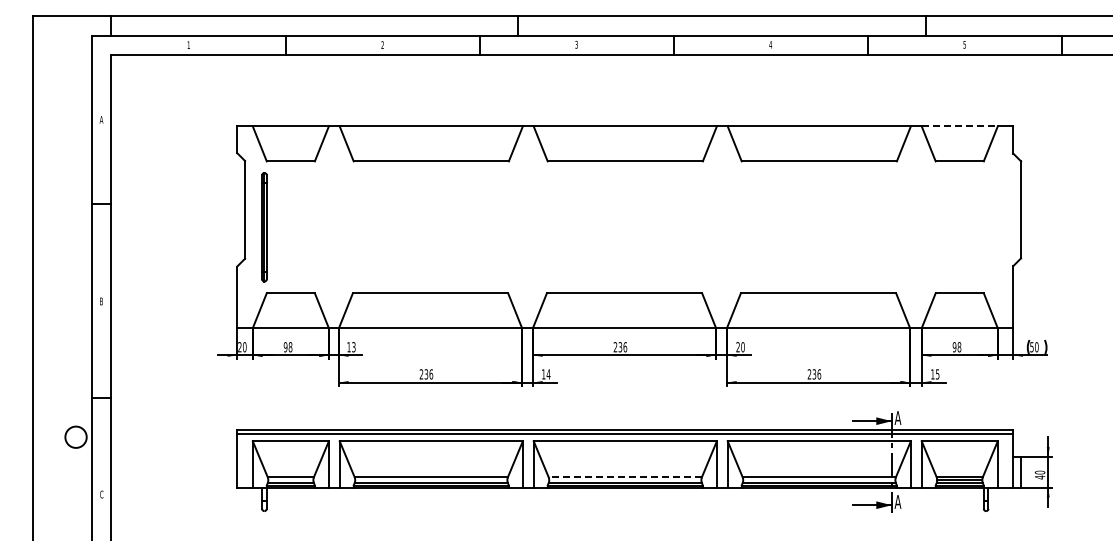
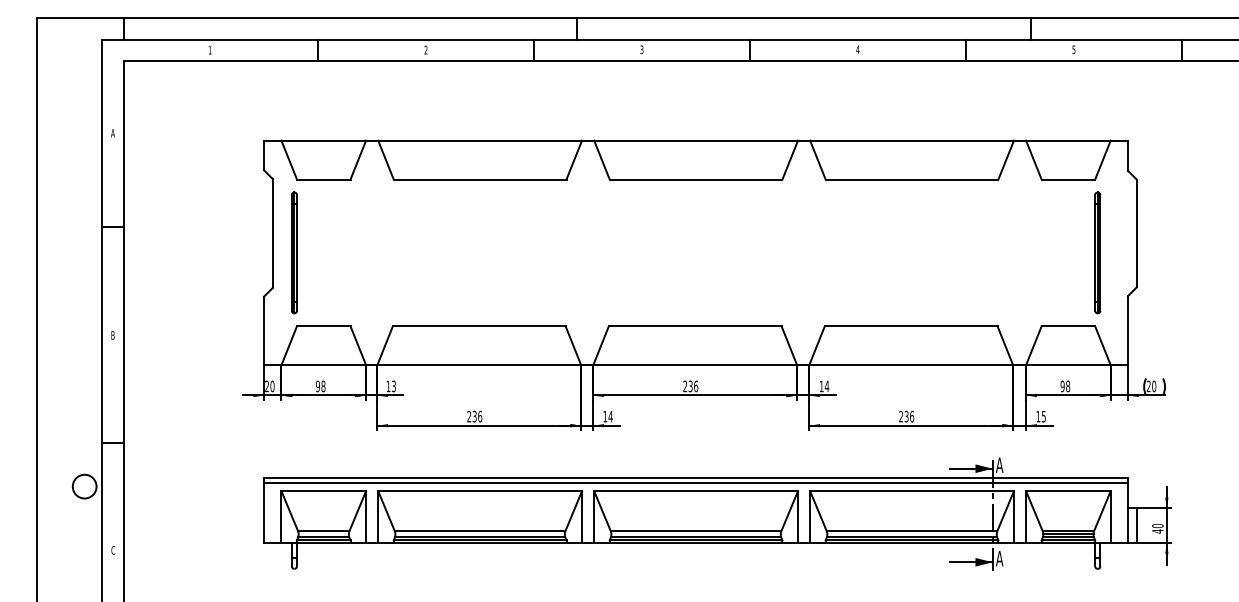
line: (960, 126) -> (1069, 140), dashed -> solid
part: (986, 227) -> (1098, 253), added
text: (740, 347) -> (824, 386), 20 -> 14
text: (1031, 347) -> (1148, 386), 50 -> 20
line: (625, 477) -> (696, 531), dashed -> solid

